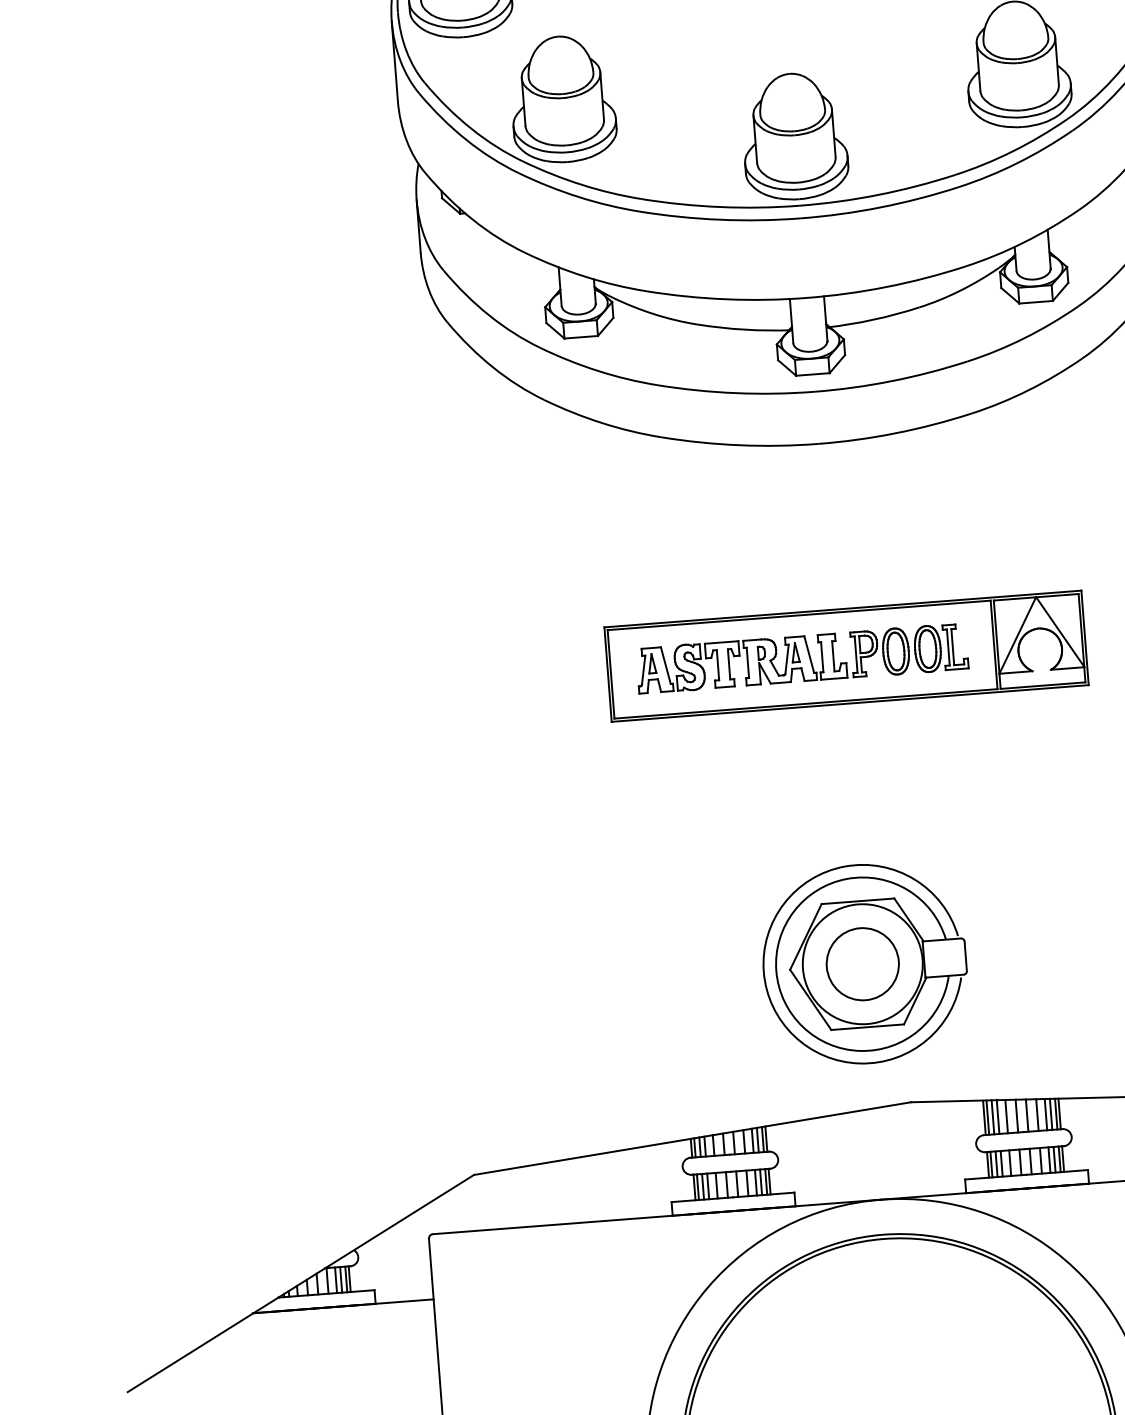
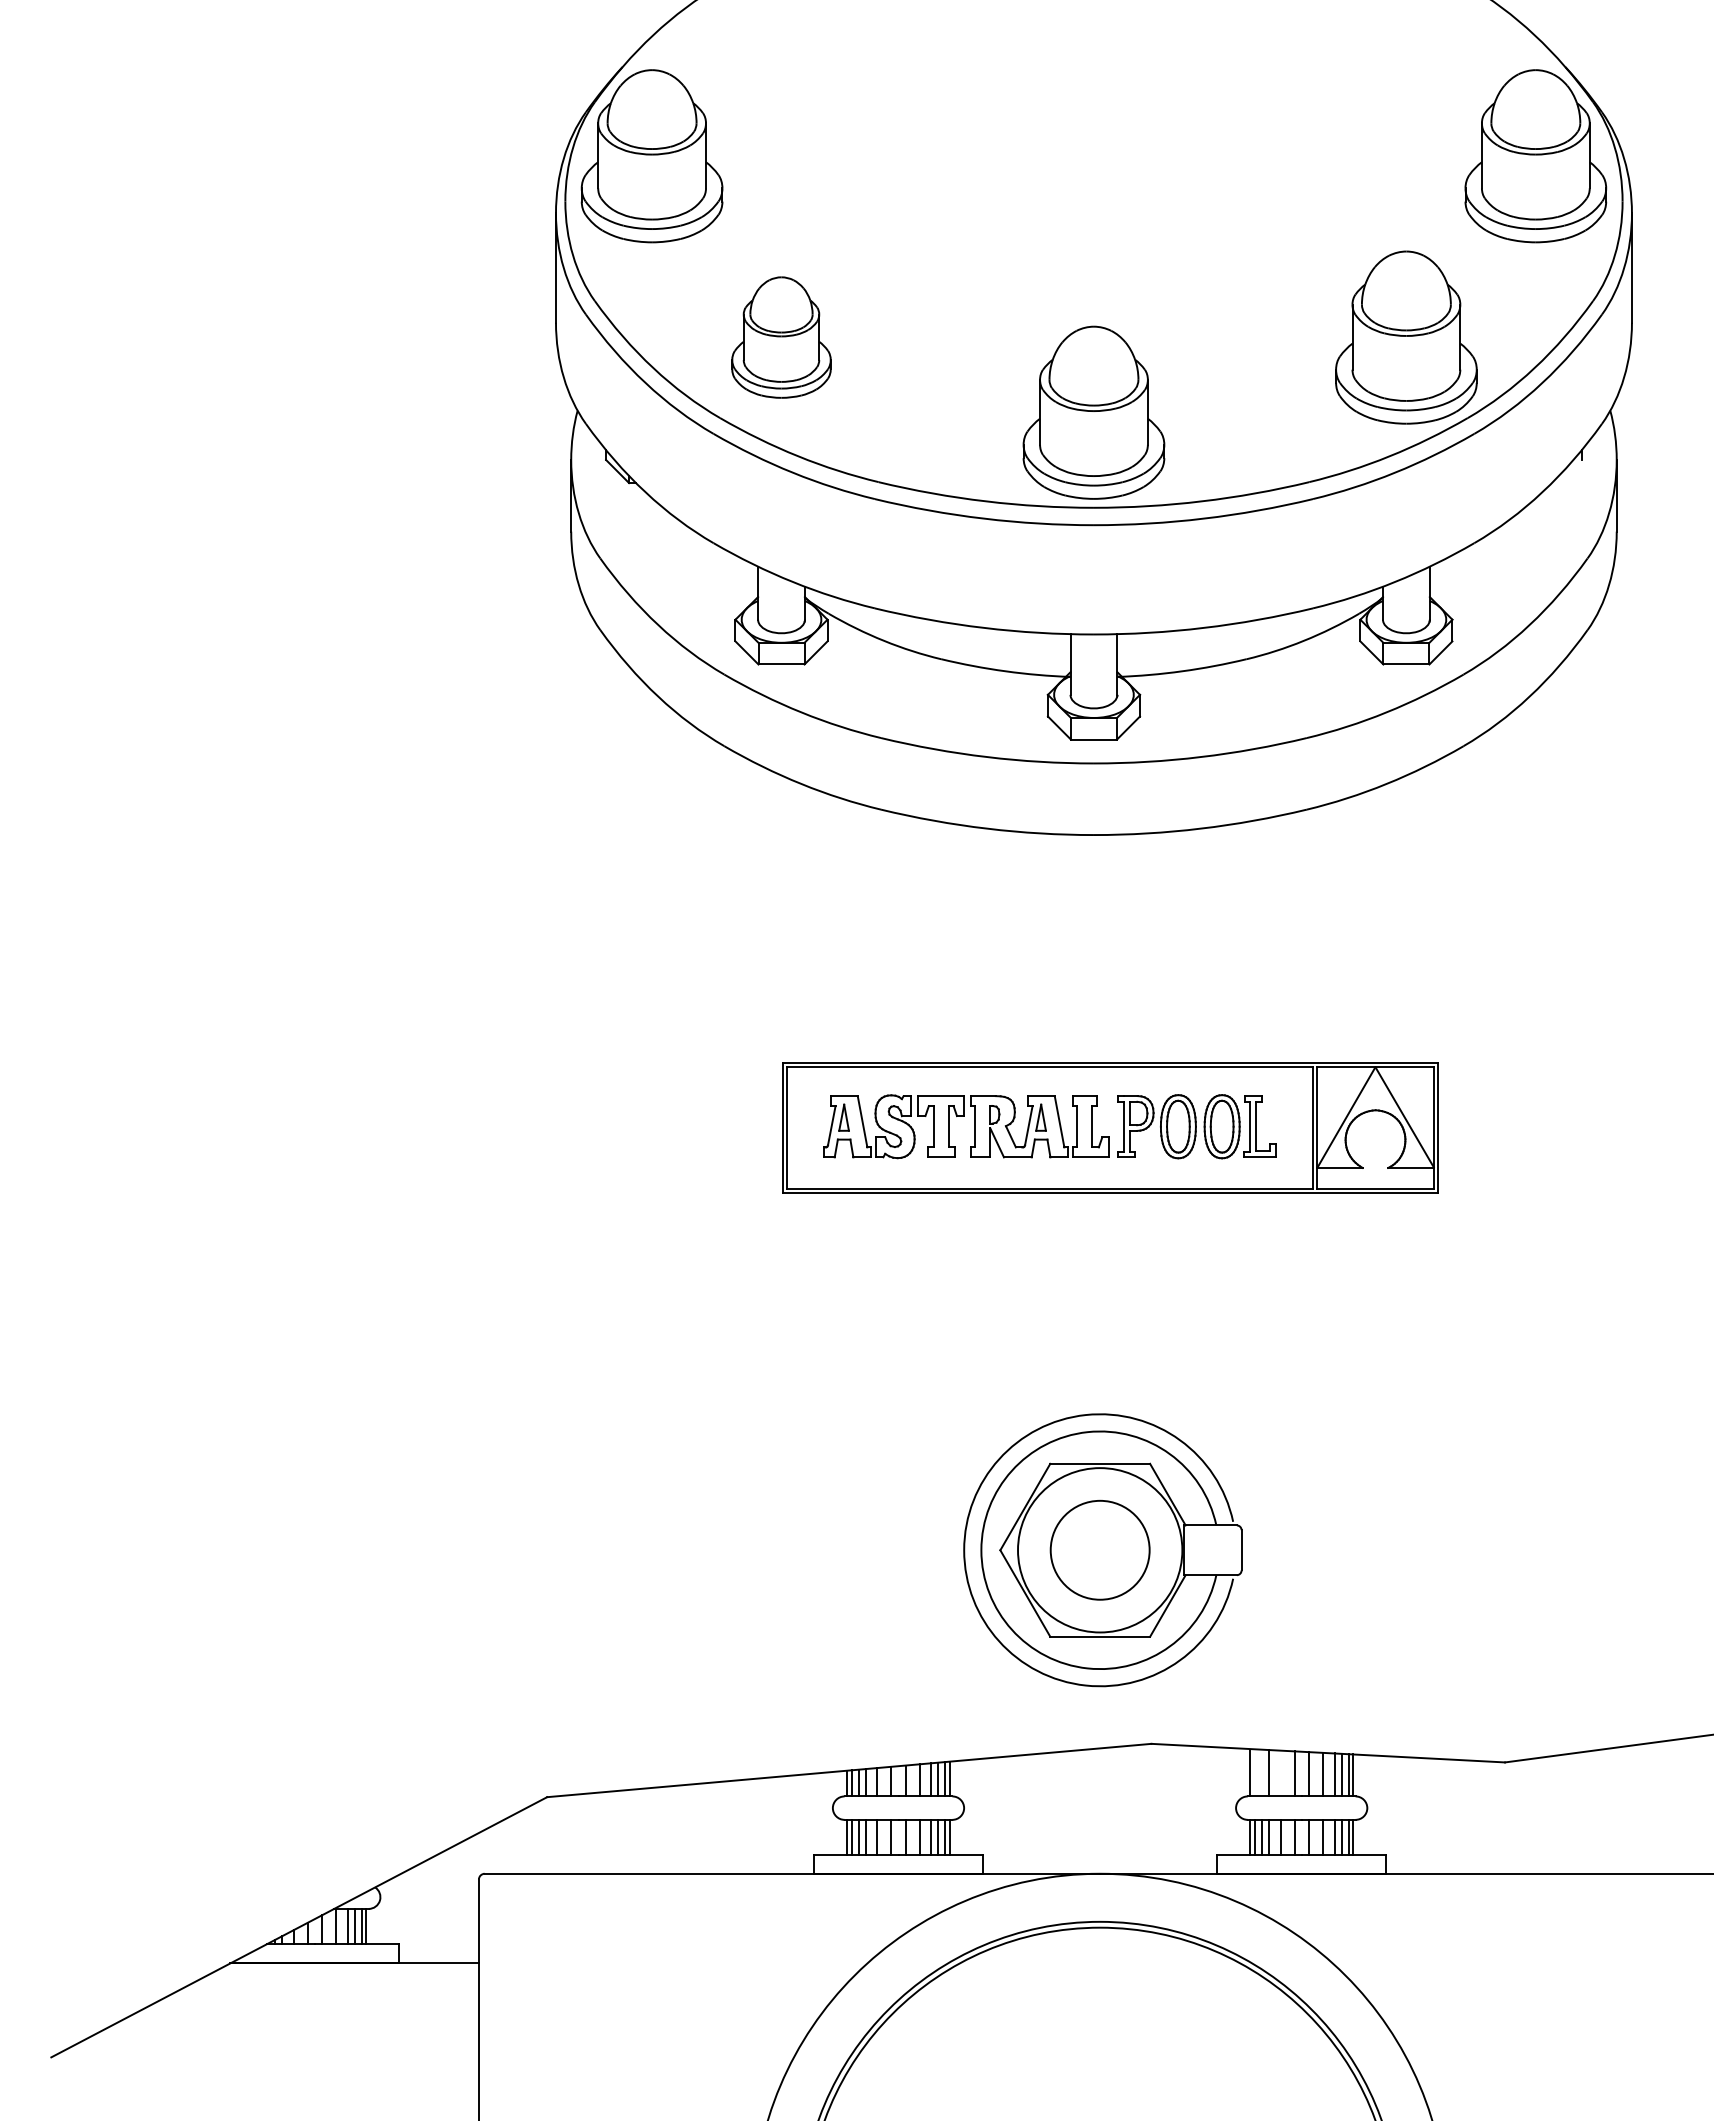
part: (562, 99) -> (781, 337), size x0.7
line: (992, 1116) -> (1261, 1772), removed
line: (1006, 1116) -> (1280, 1773), removed
line: (987, 1117) -> (1254, 1772), removed

